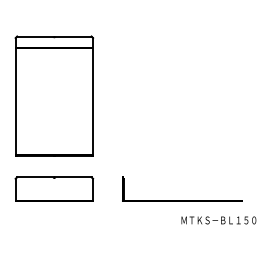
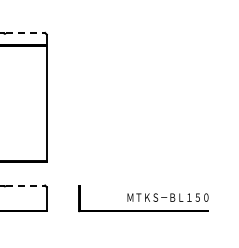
line: (73, 36) -> (25, 32), solid -> dashed
line: (73, 177) -> (25, 185), solid -> dashed
text: (218, 220) -> (167, 197), moved

